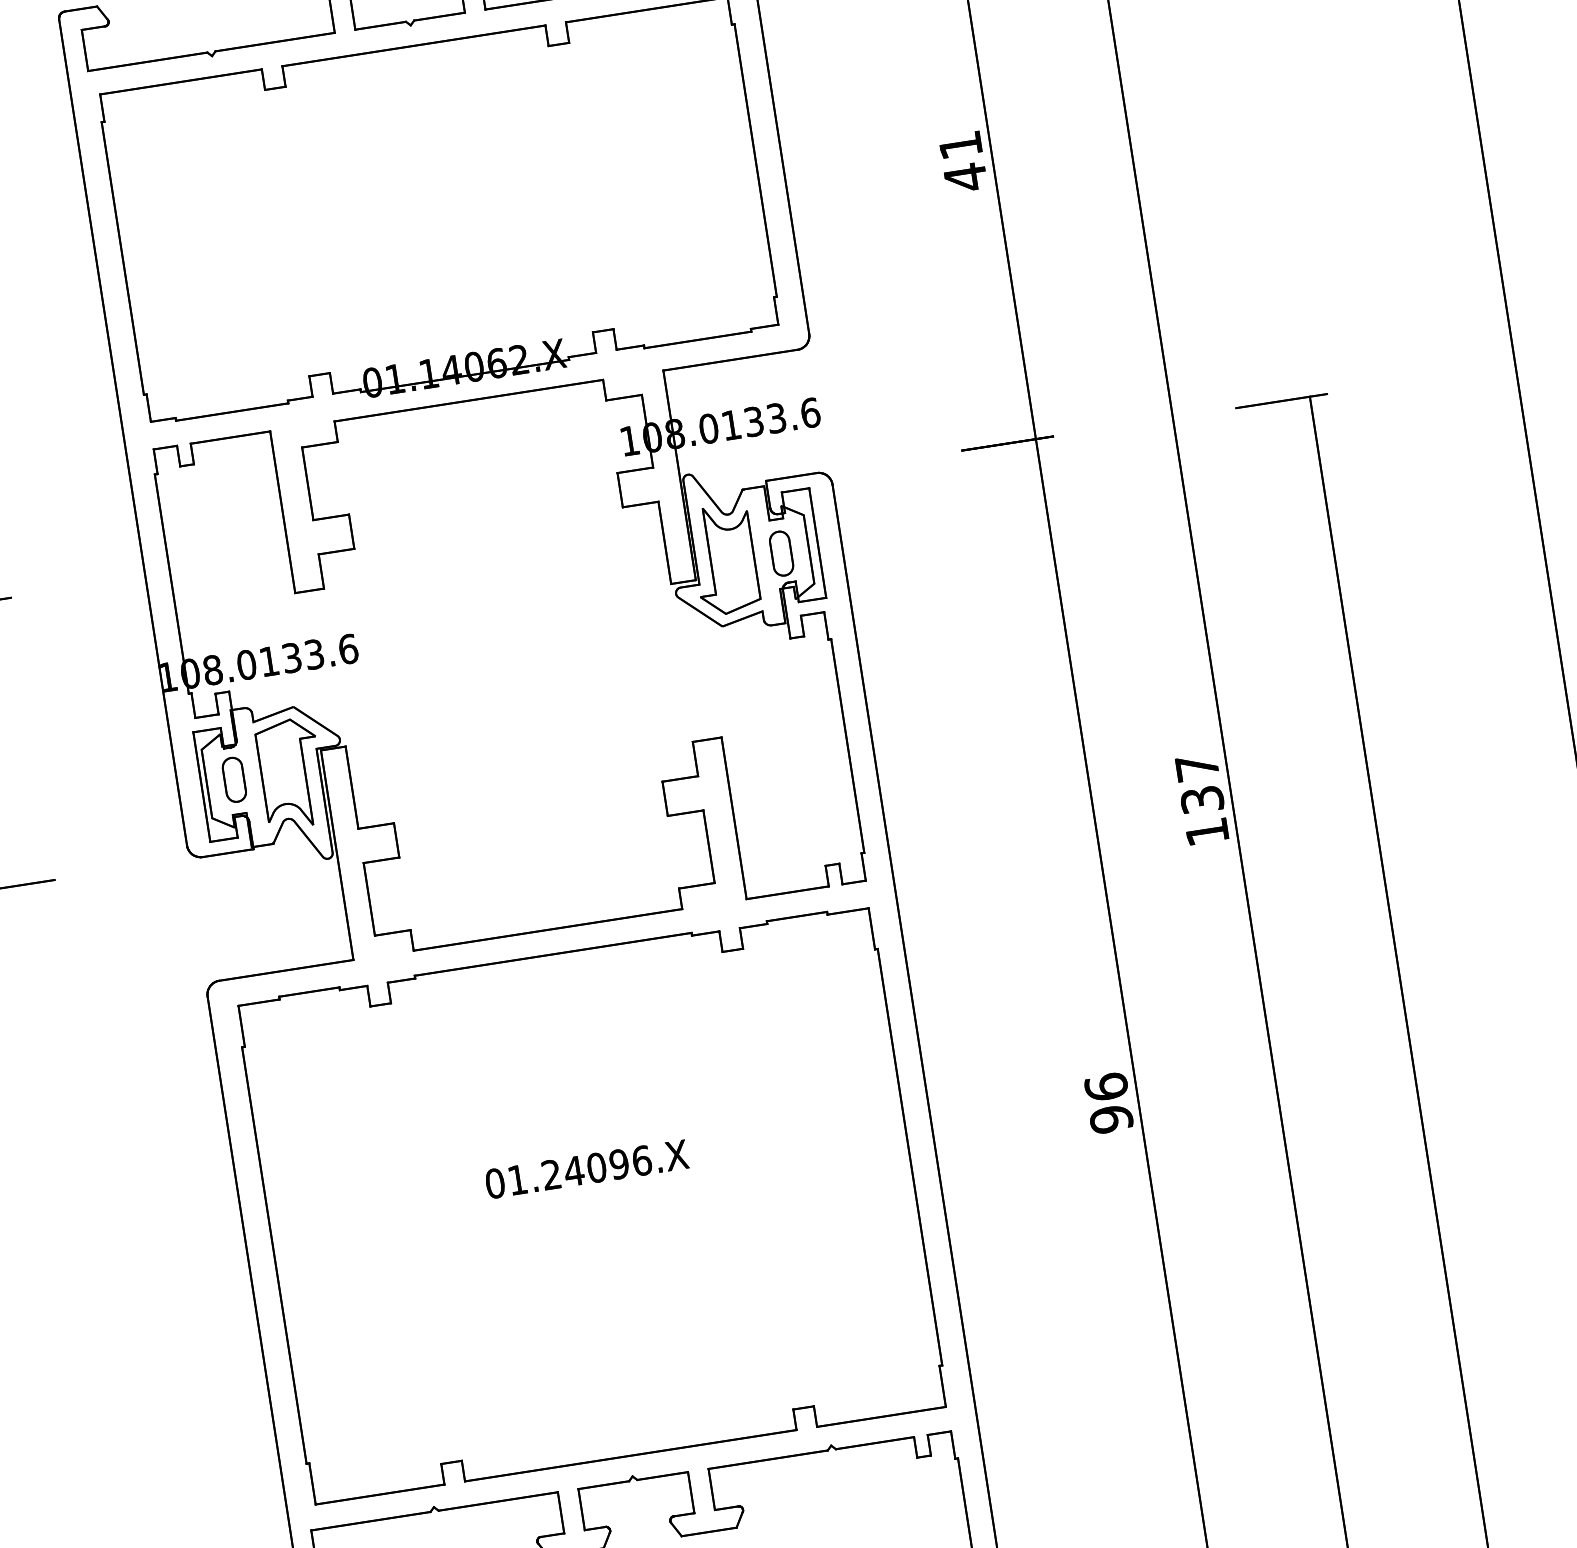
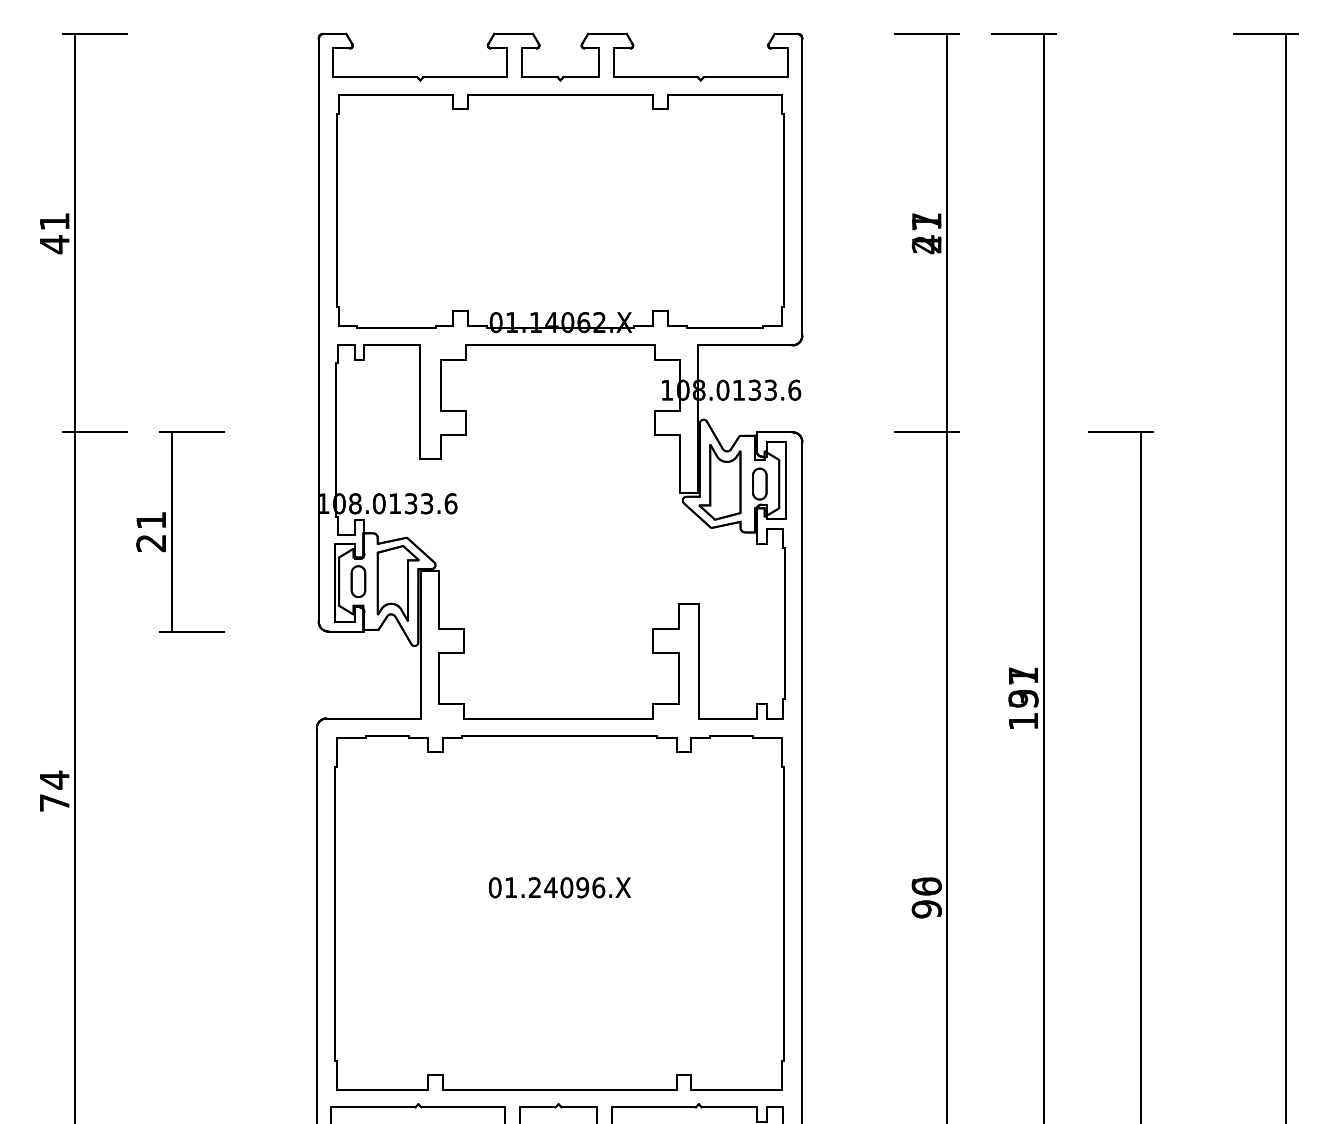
text: (962, 162) -> (926, 233), 41 -> 27
text: (1199, 783) -> (1023, 687), 137 -> 191
text: (1106, 1087) -> (926, 886), 96 -> 90

